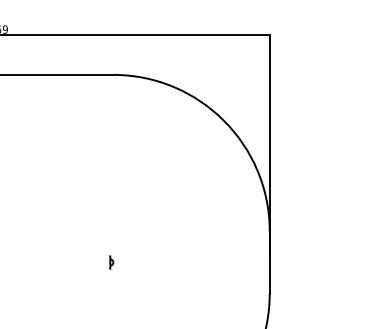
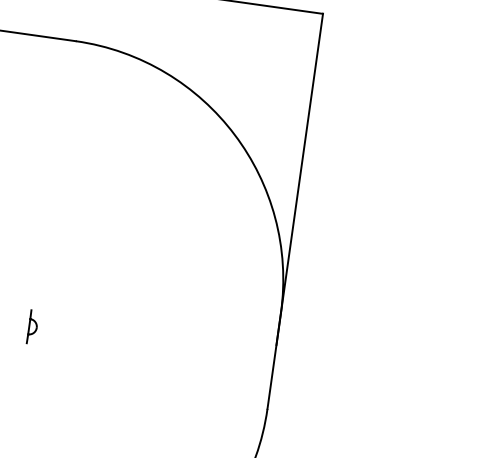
part: (111, 262) -> (32, 327), size x1.6

